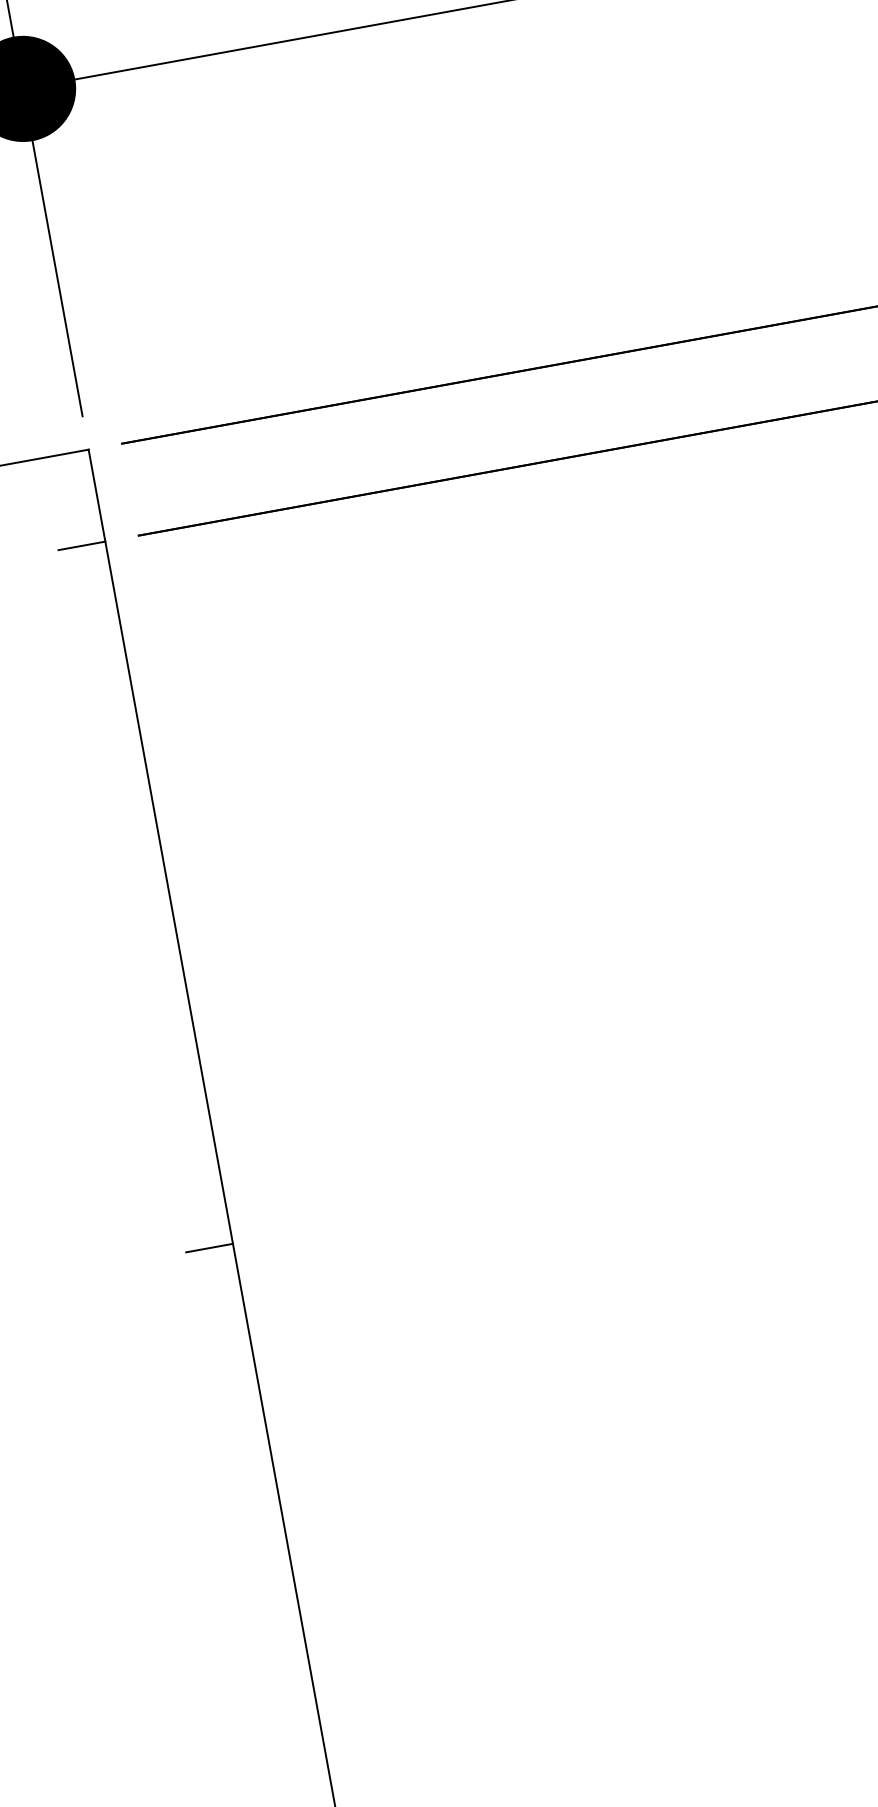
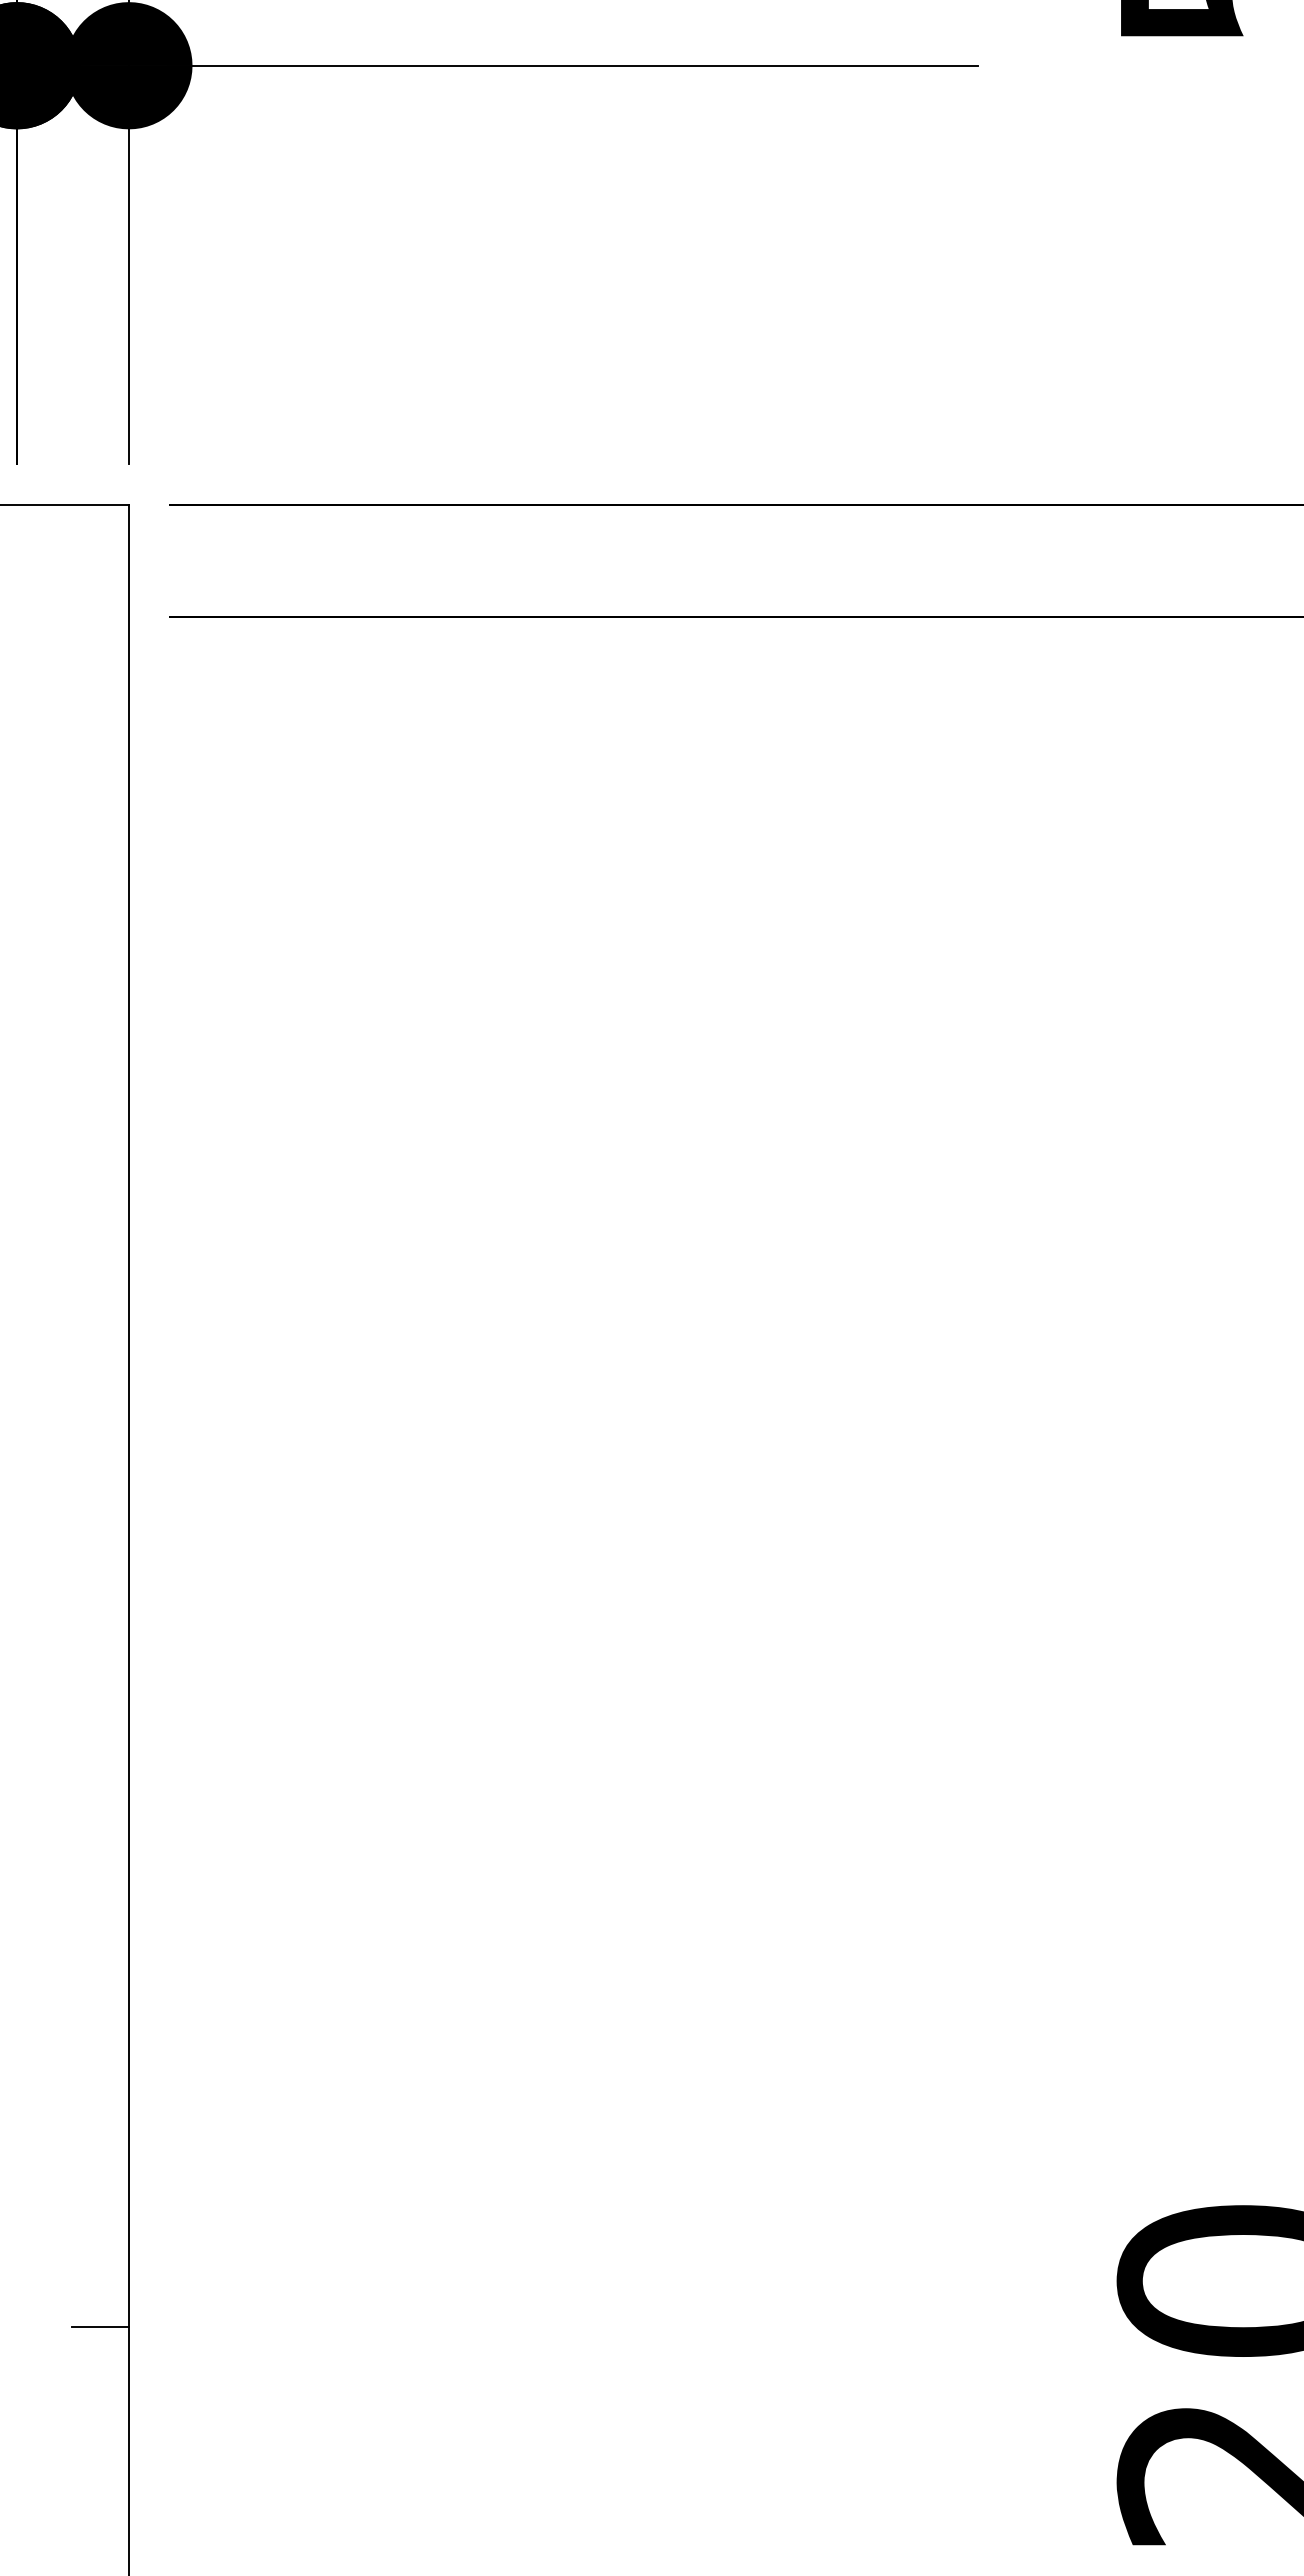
line: (81, 545) -> (99, 616), removed
line: (208, 1247) -> (99, 1471), removed

